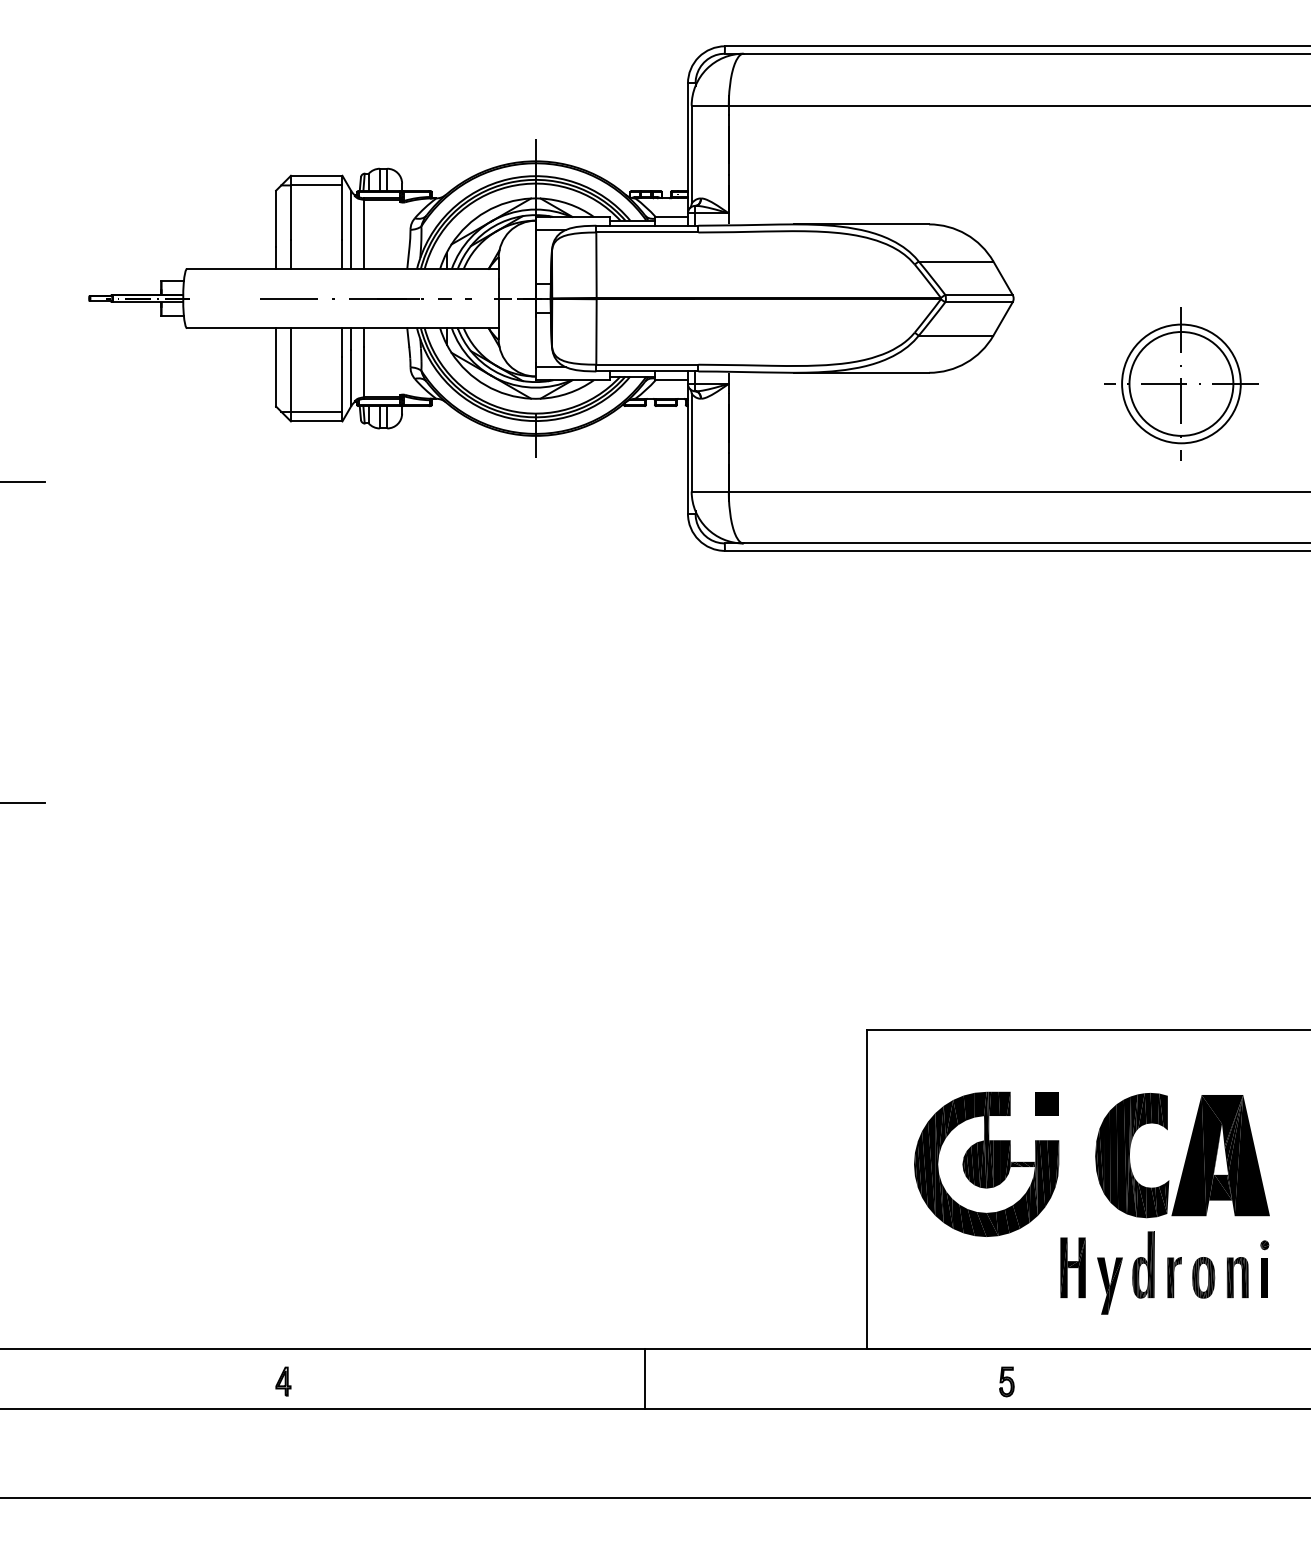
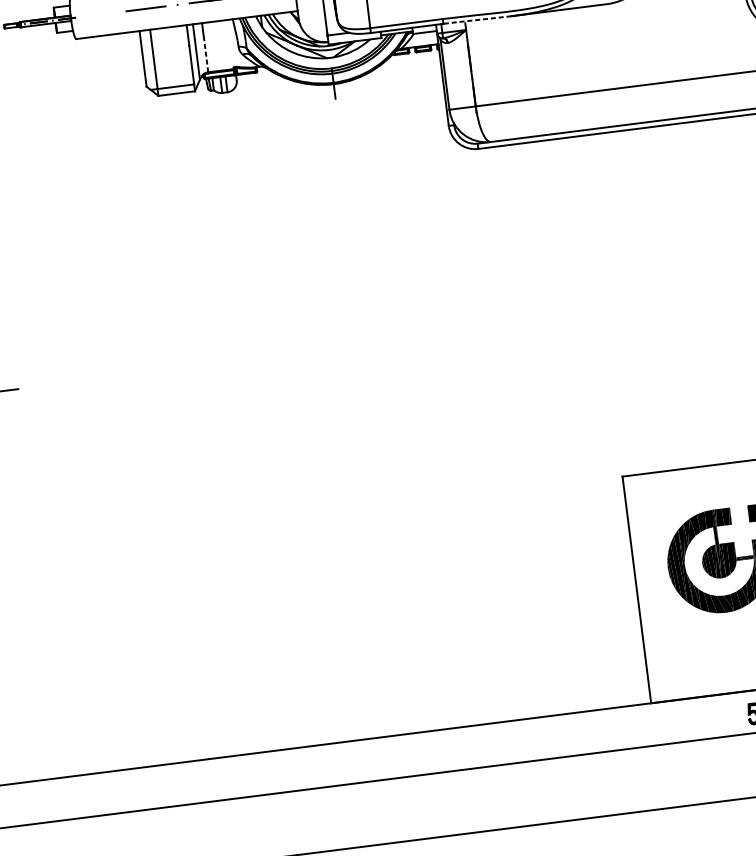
line: (364, 371) -> (206, 53), solid -> dashed
line: (745, 372) -> (476, 20), solid -> dashed
line: (644, 1378) -> (495, 744), removed
part: (283, 1381) -> (239, 778), removed

